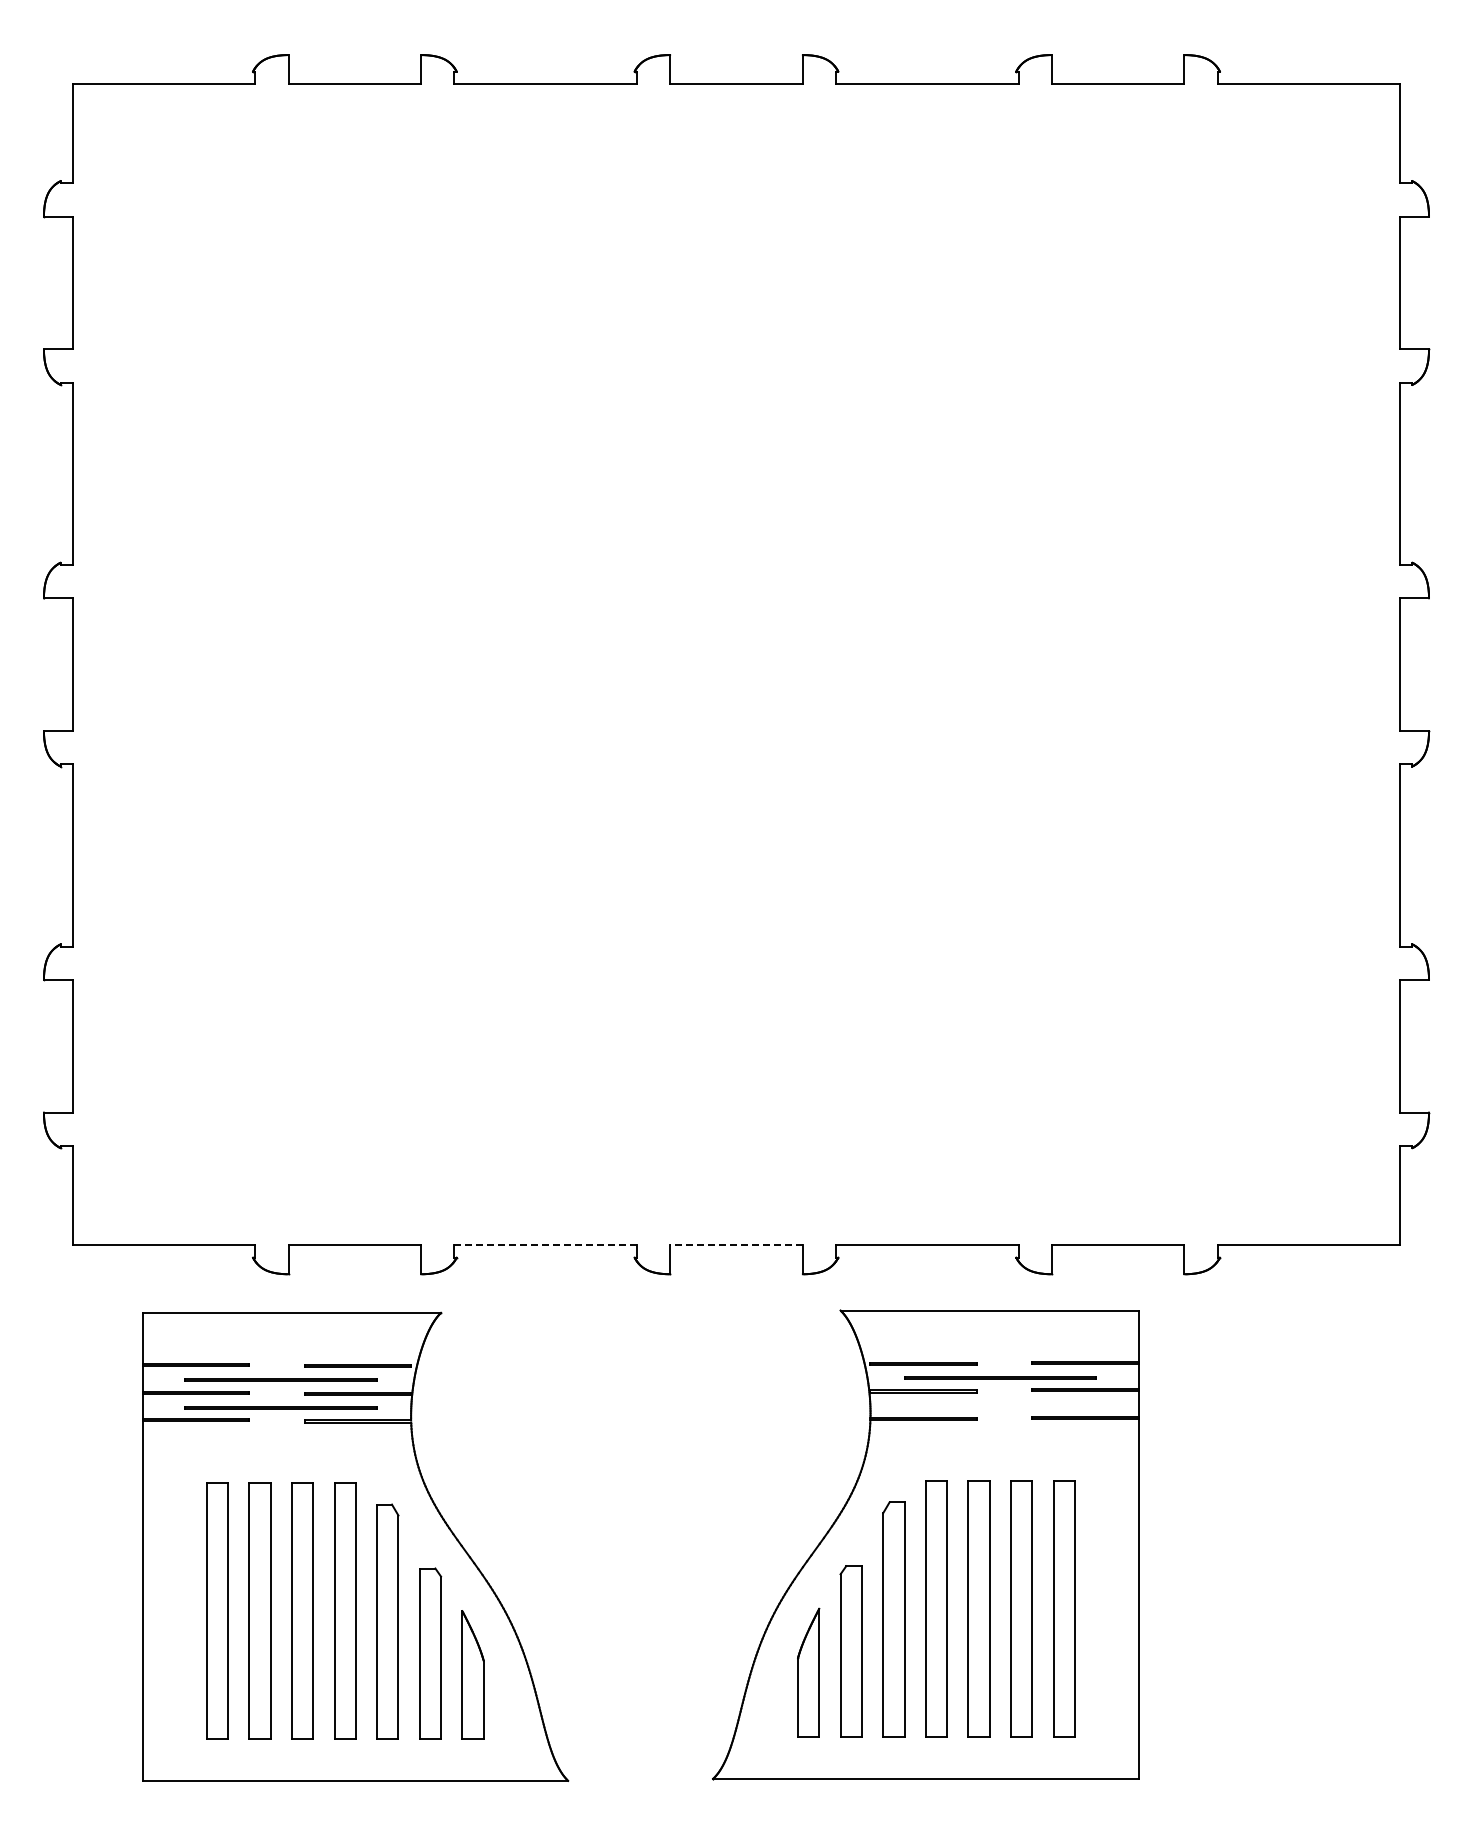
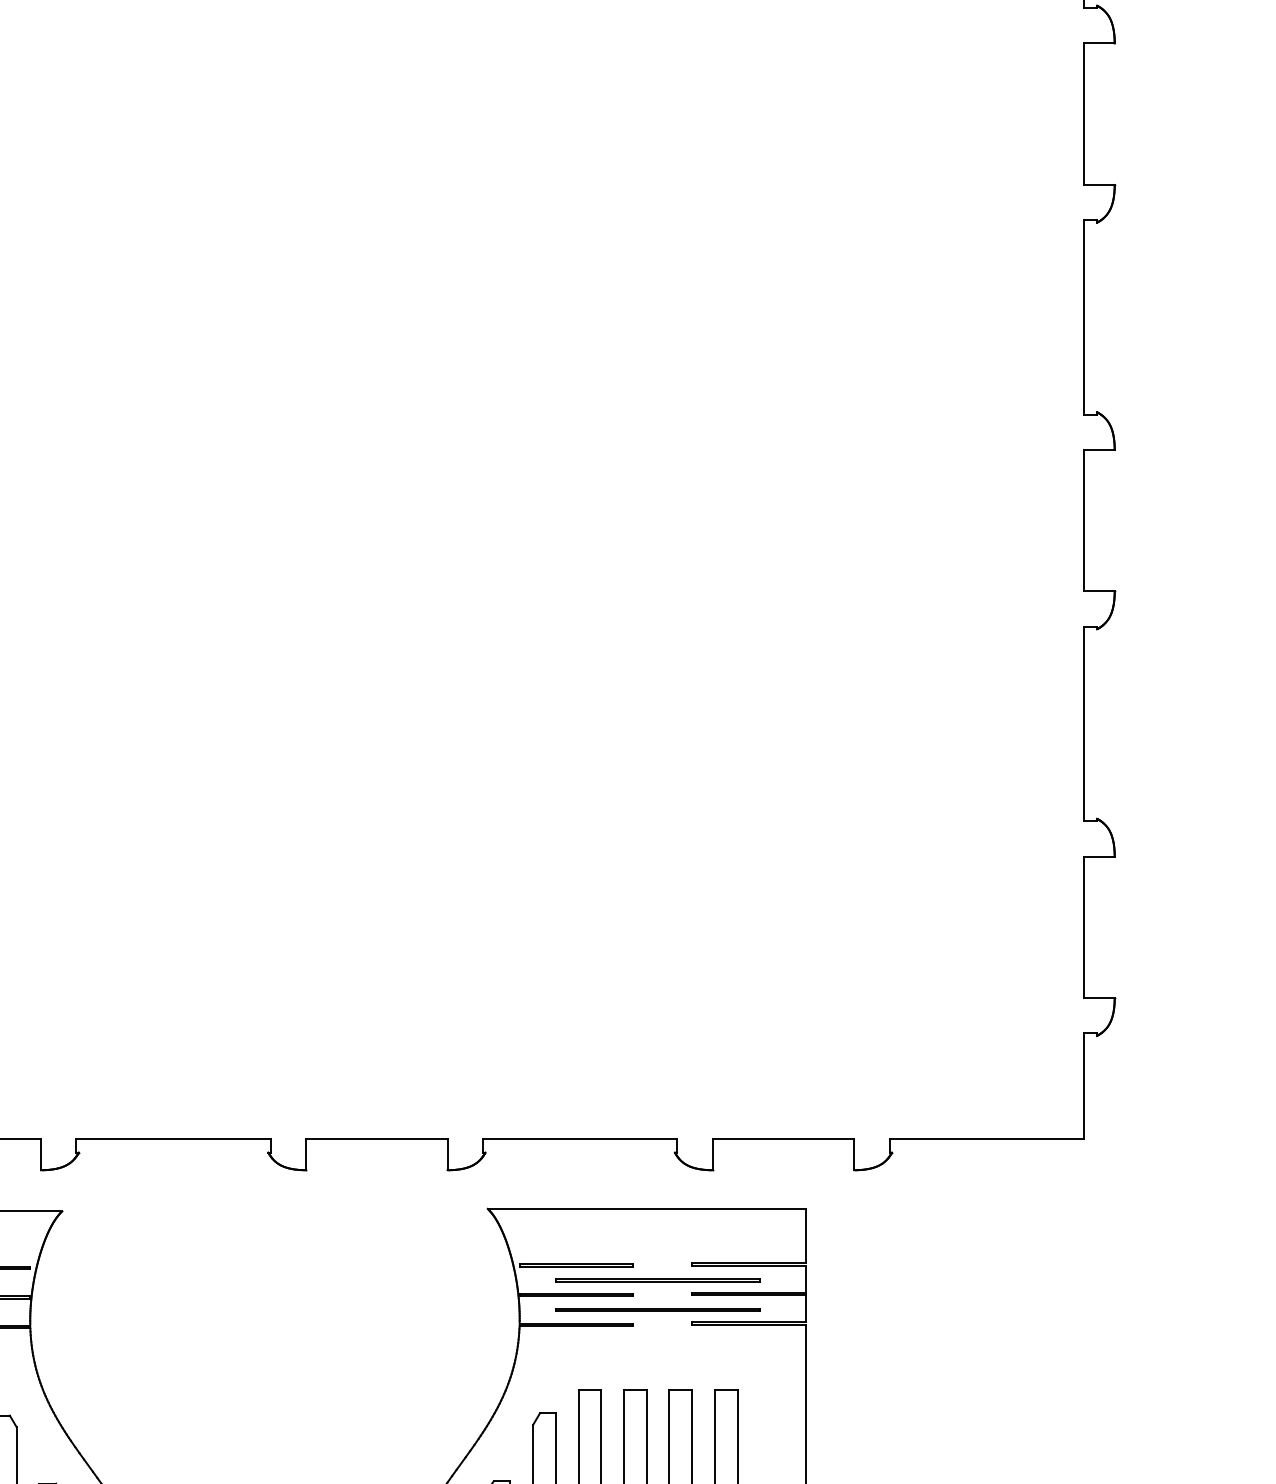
line: (545, 1245) -> (173, 1139), dashed -> solid
line: (736, 1245) -> (376, 1139), dashed -> solid
line: (1000, 1404) -> (658, 1309), added

